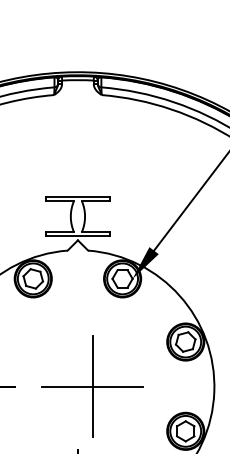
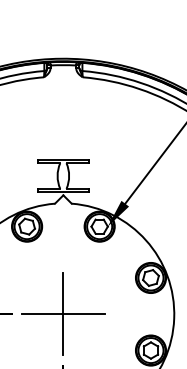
part: (92, 385) -> (63, 313), moved

